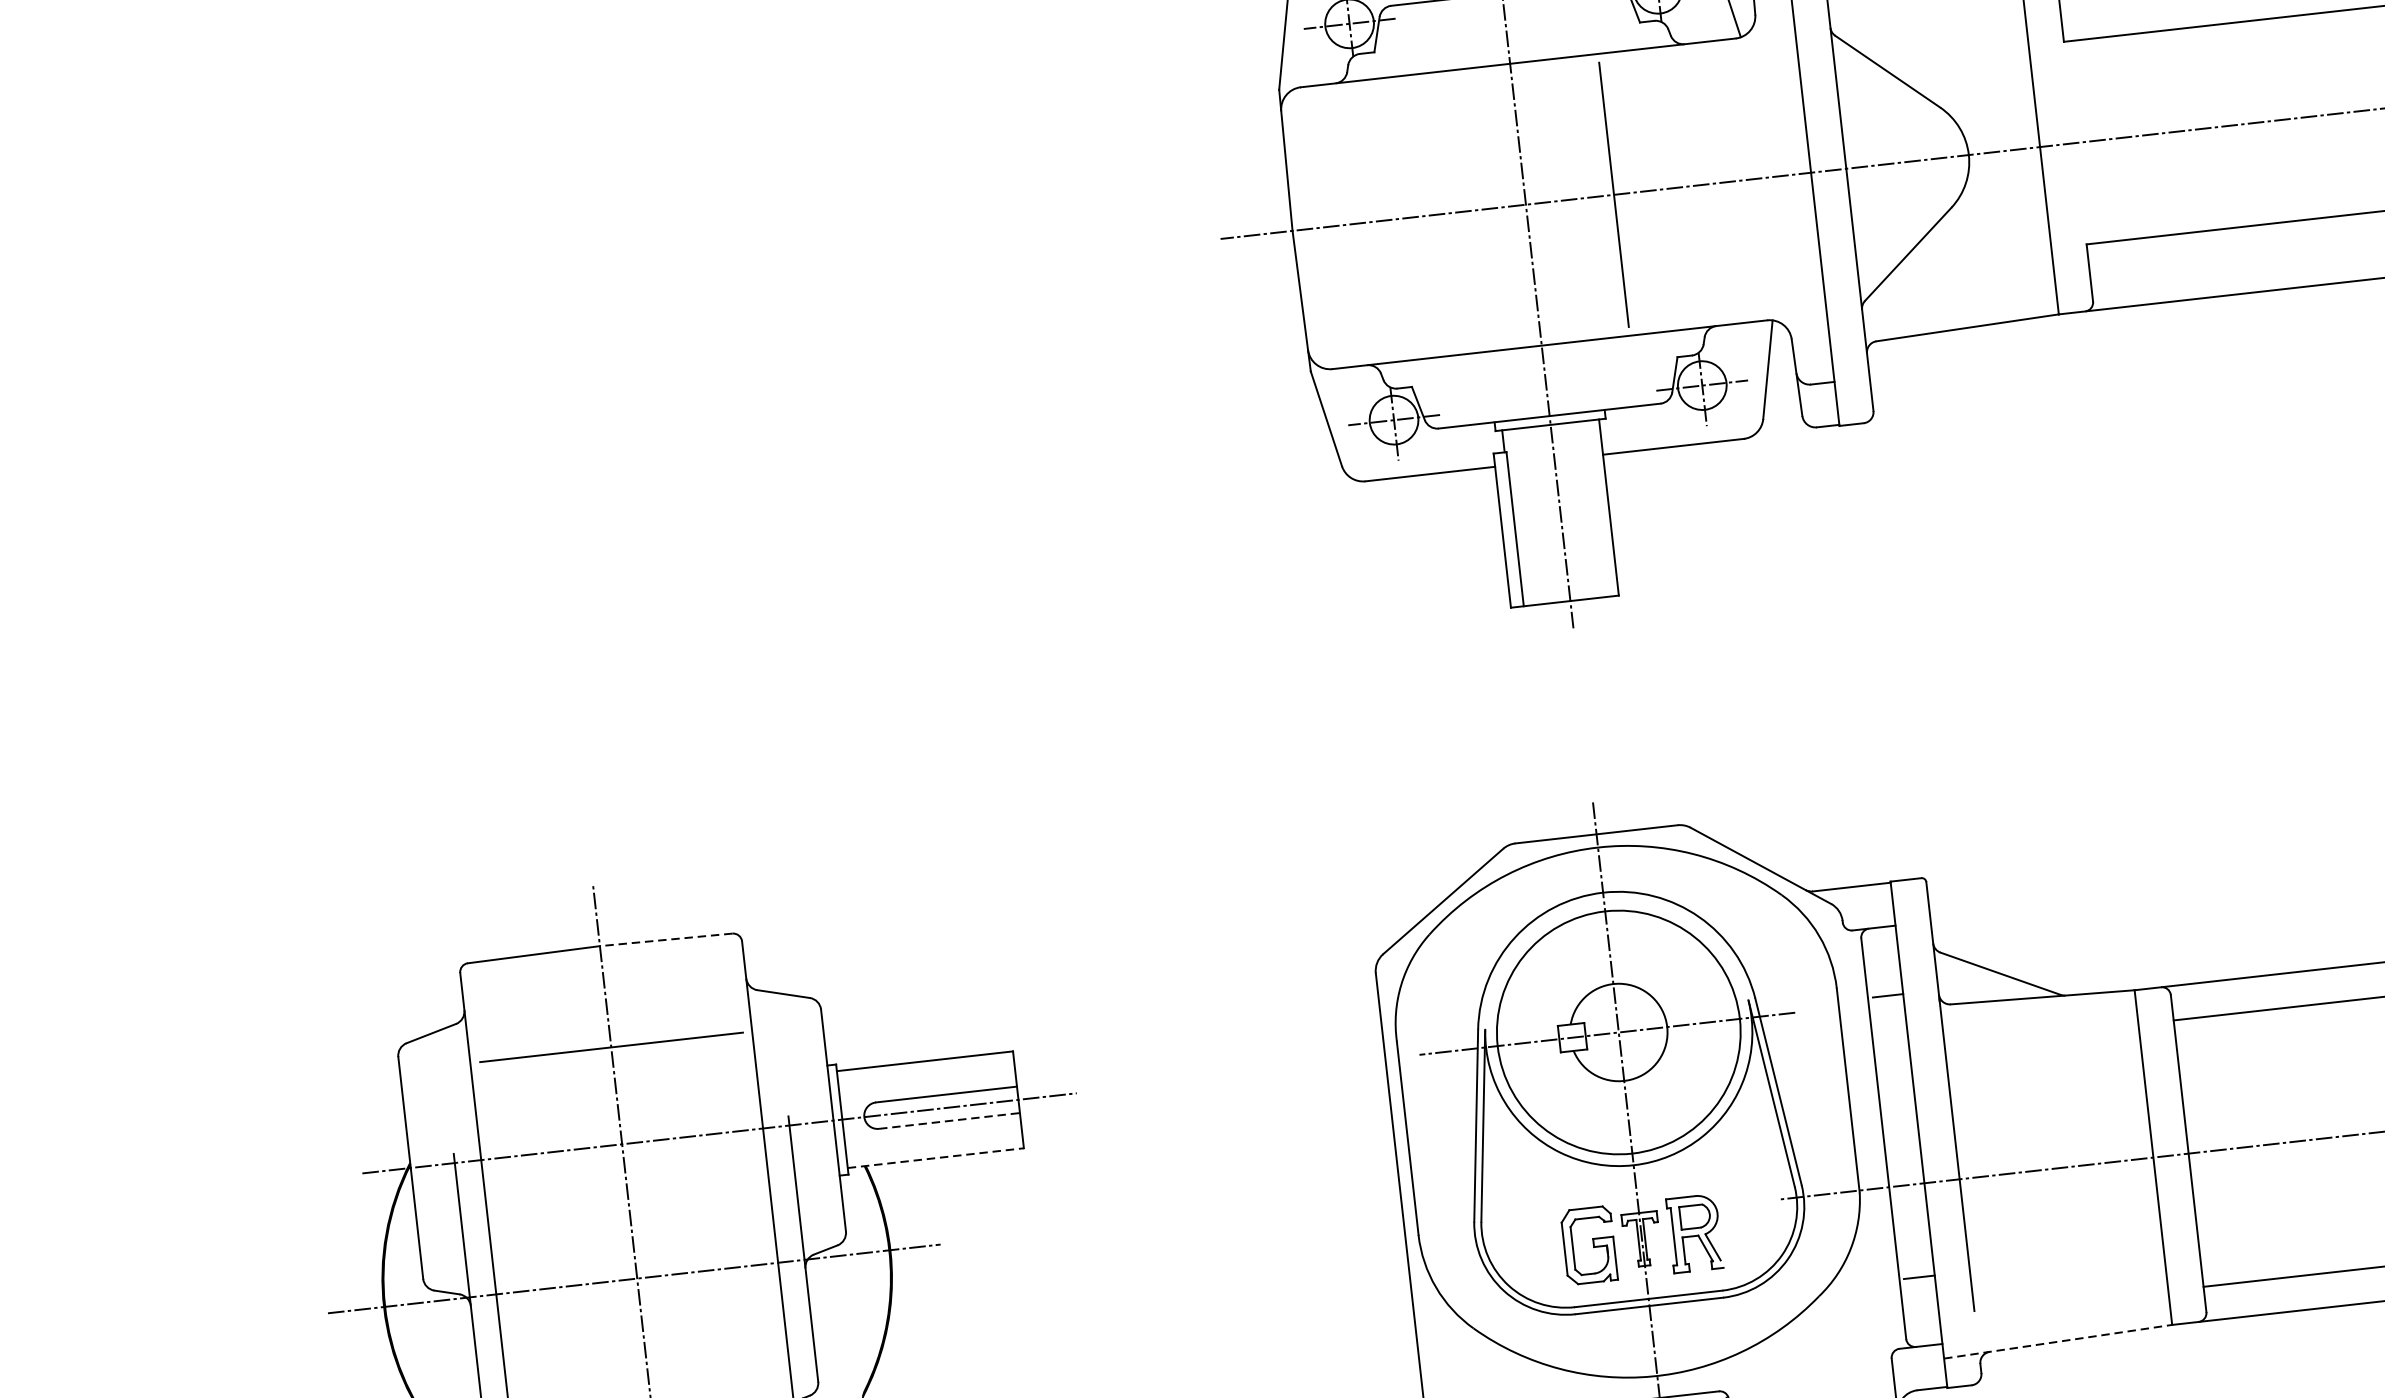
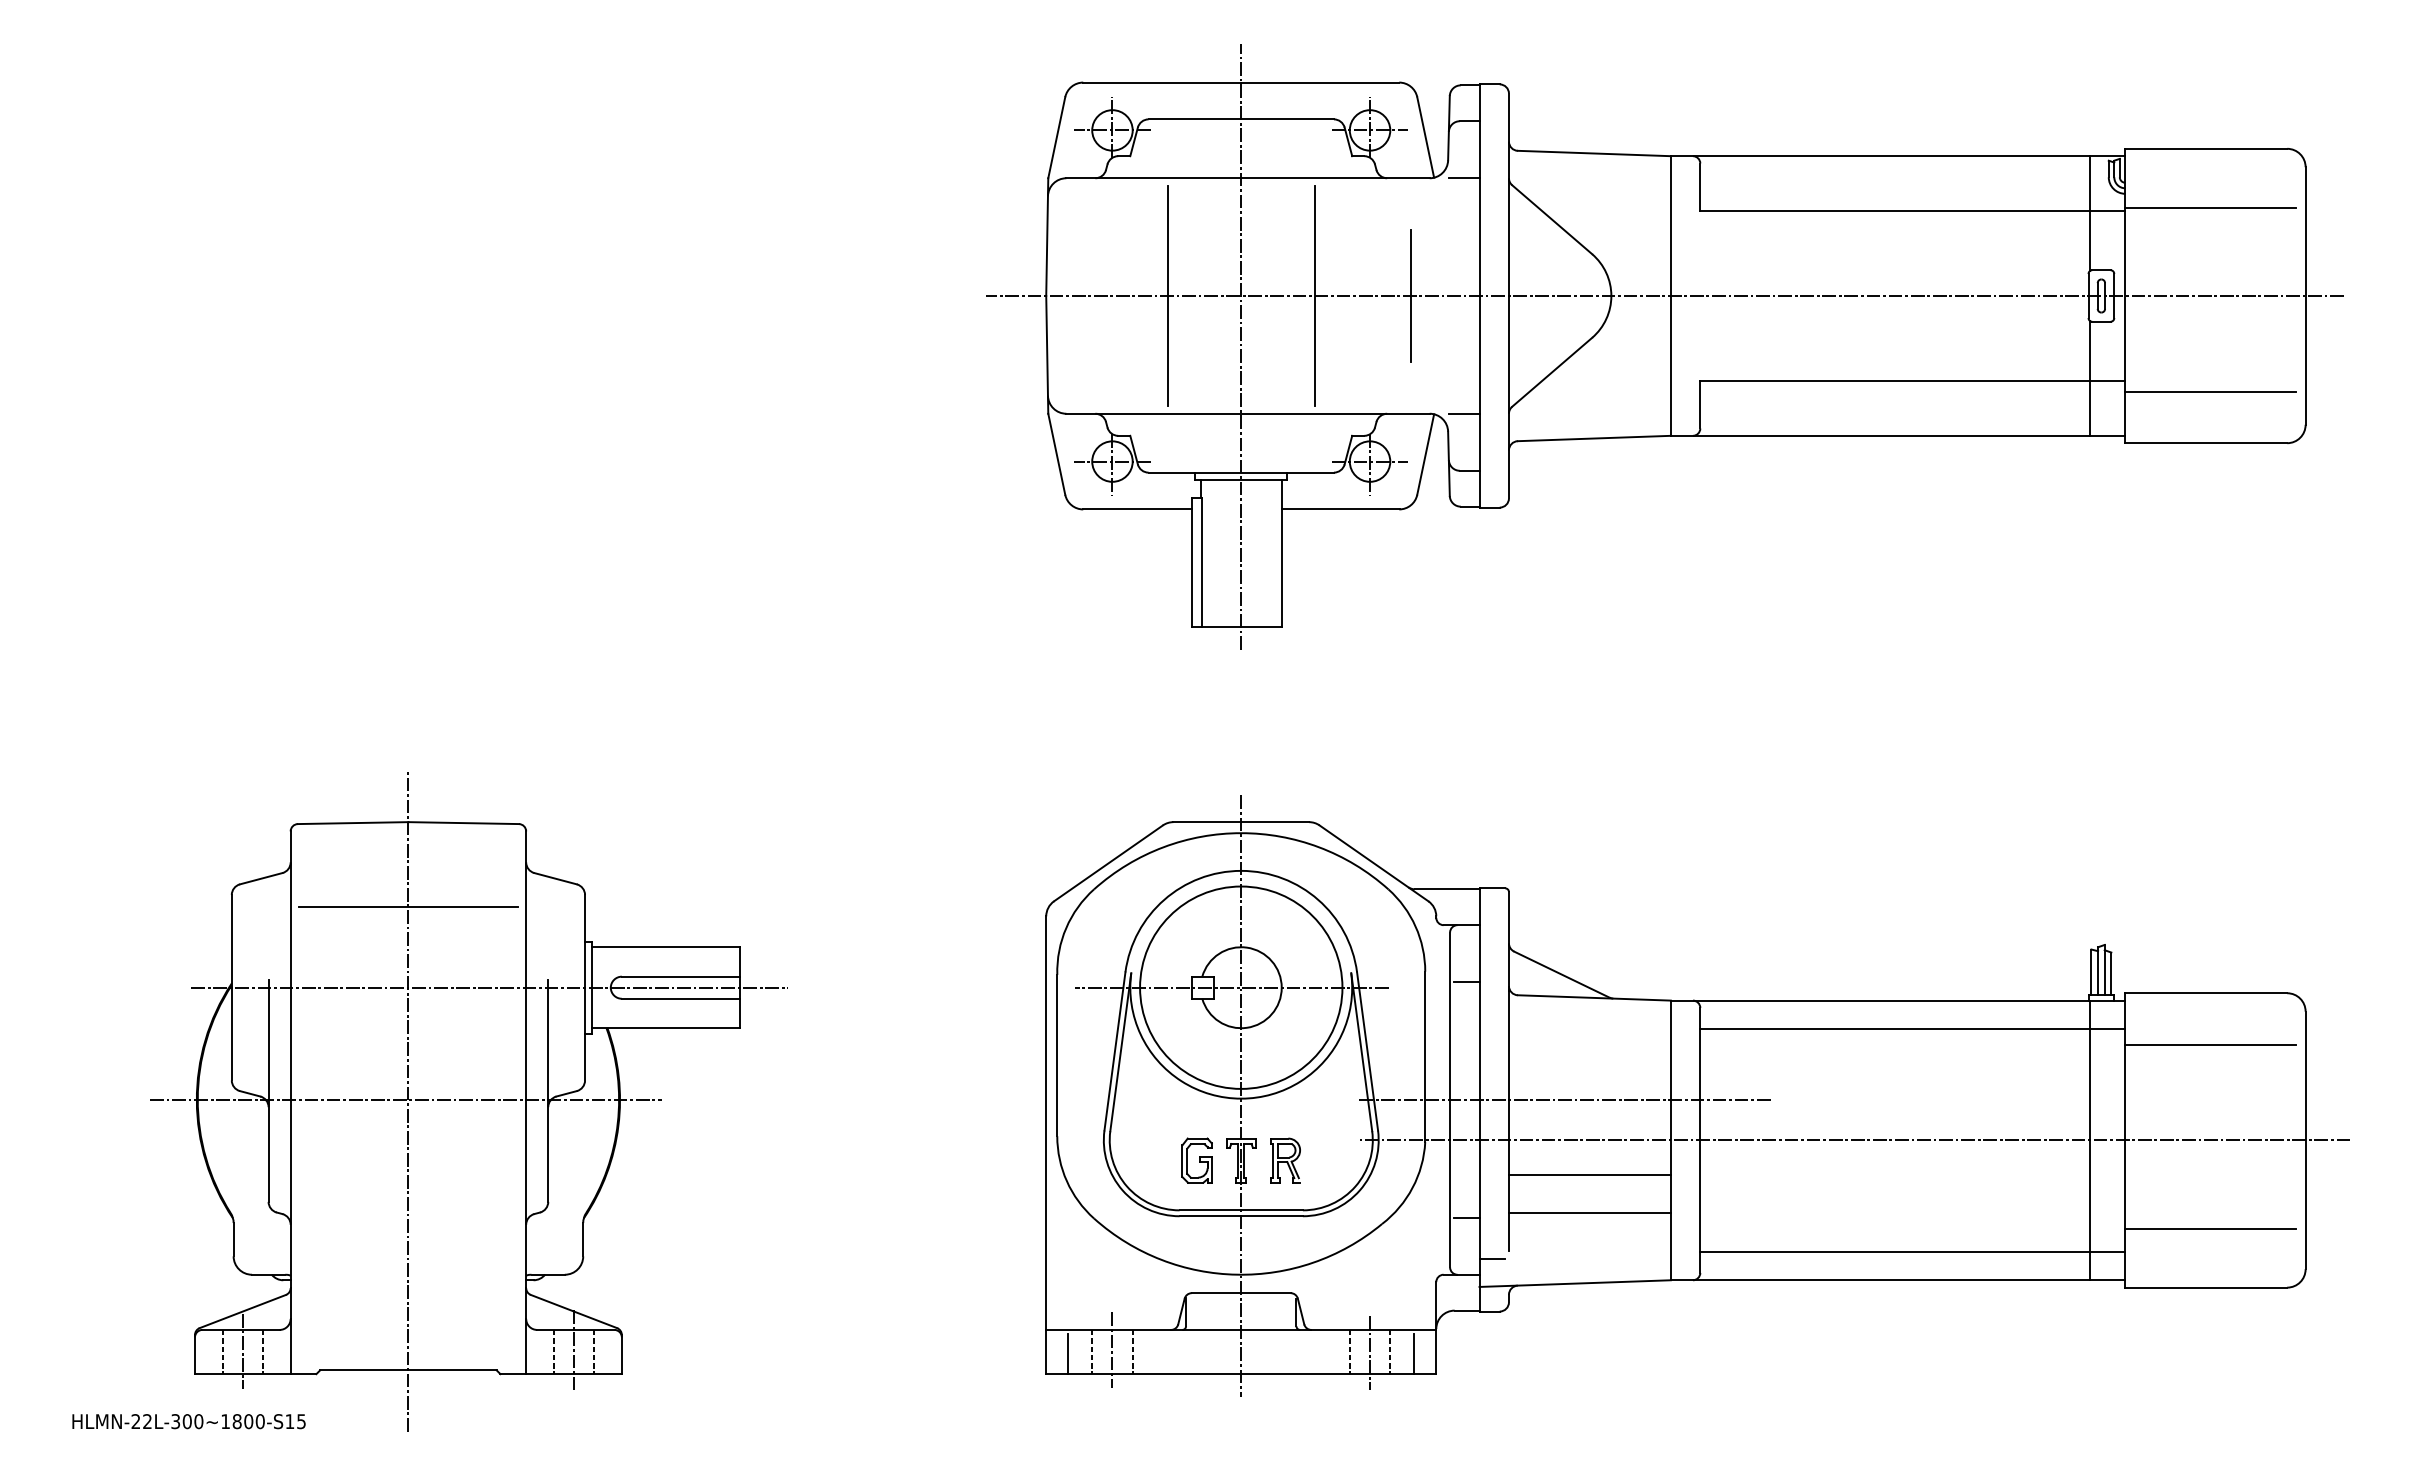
line: (1777, 34) -> (1464, 178), added
line: (1729, 181) -> (1411, 295), added
line: (1437, 214) -> (1167, 295), added
line: (1808, 315) -> (1464, 413), added
line: (666, 940) -> (463, 823), dashed -> solid
line: (949, 1120) -> (680, 998), dashed -> solid
line: (2020, 1122) -> (1564, 1099), added
line: (936, 1158) -> (666, 1028), dashed -> solid
line: (2060, 1210) -> (1589, 1175), added
part: (1694, 1233) -> (1285, 1160), size x0.71
part: (1588, 1245) -> (1196, 1160), size x0.71
line: (2065, 1254) -> (1589, 1212), added
line: (1954, 1322) -> (1491, 1258), added
line: (2058, 1341) -> (1575, 1283), dashed -> solid

